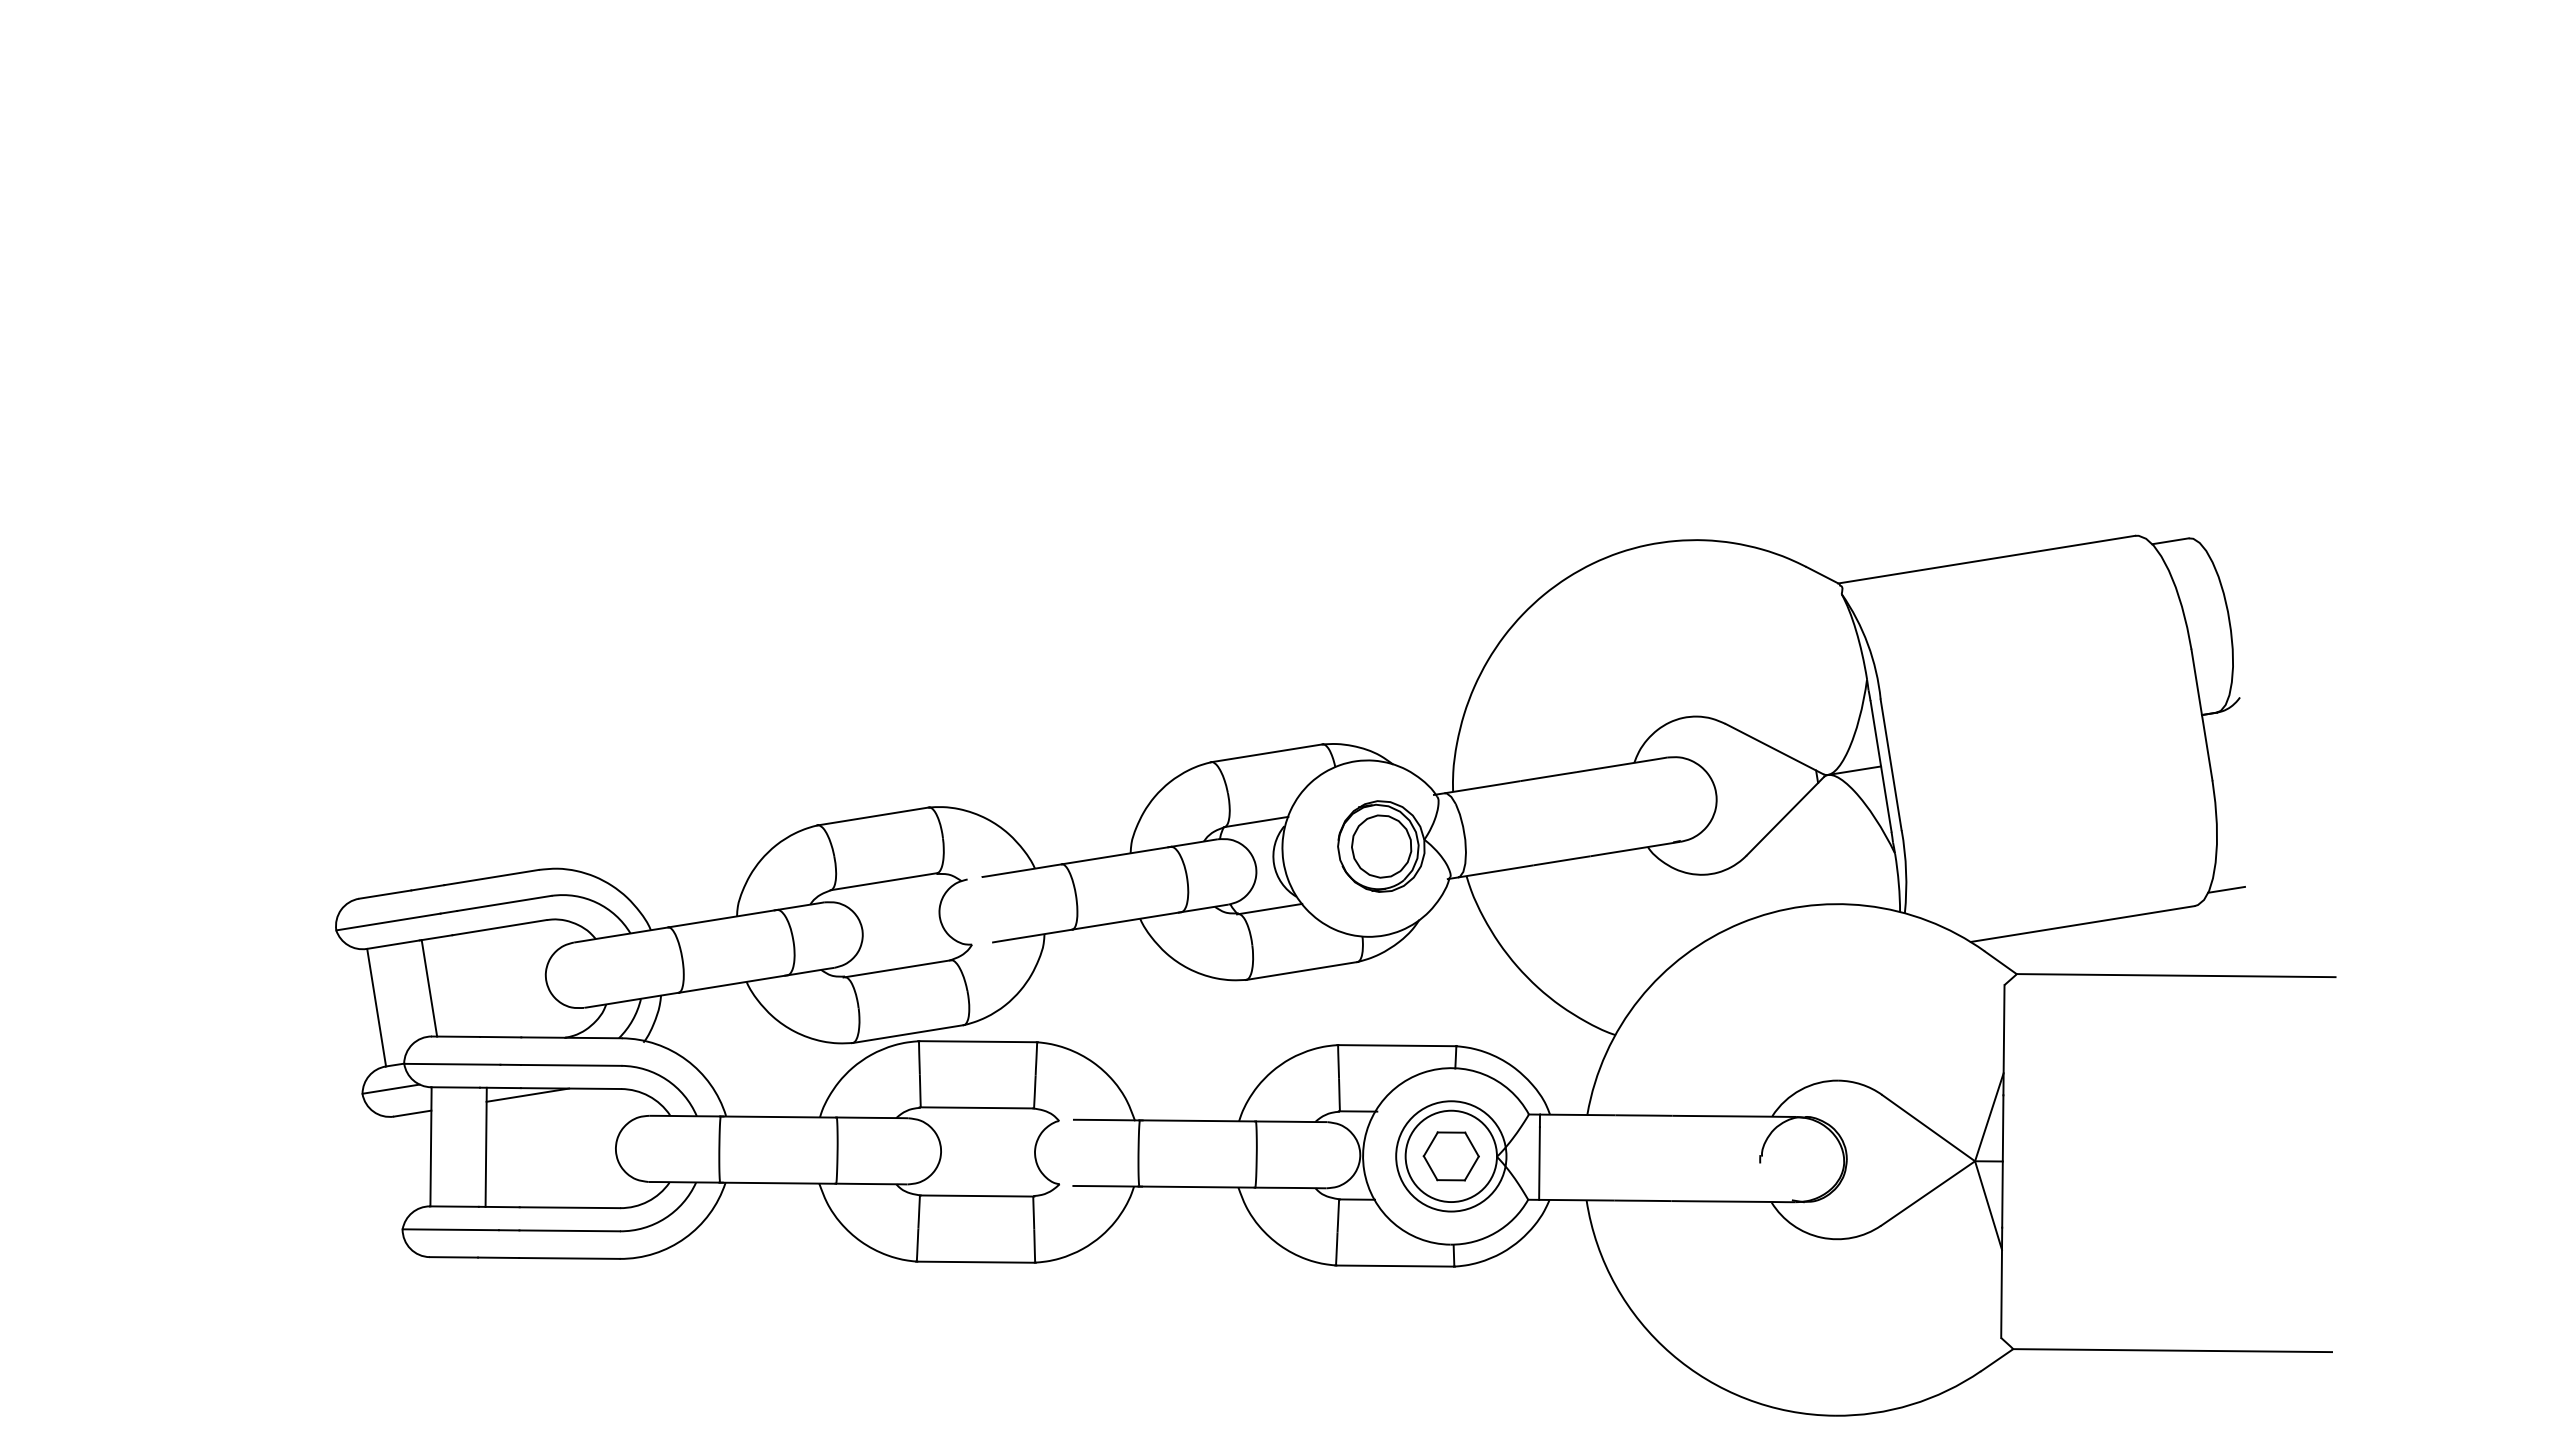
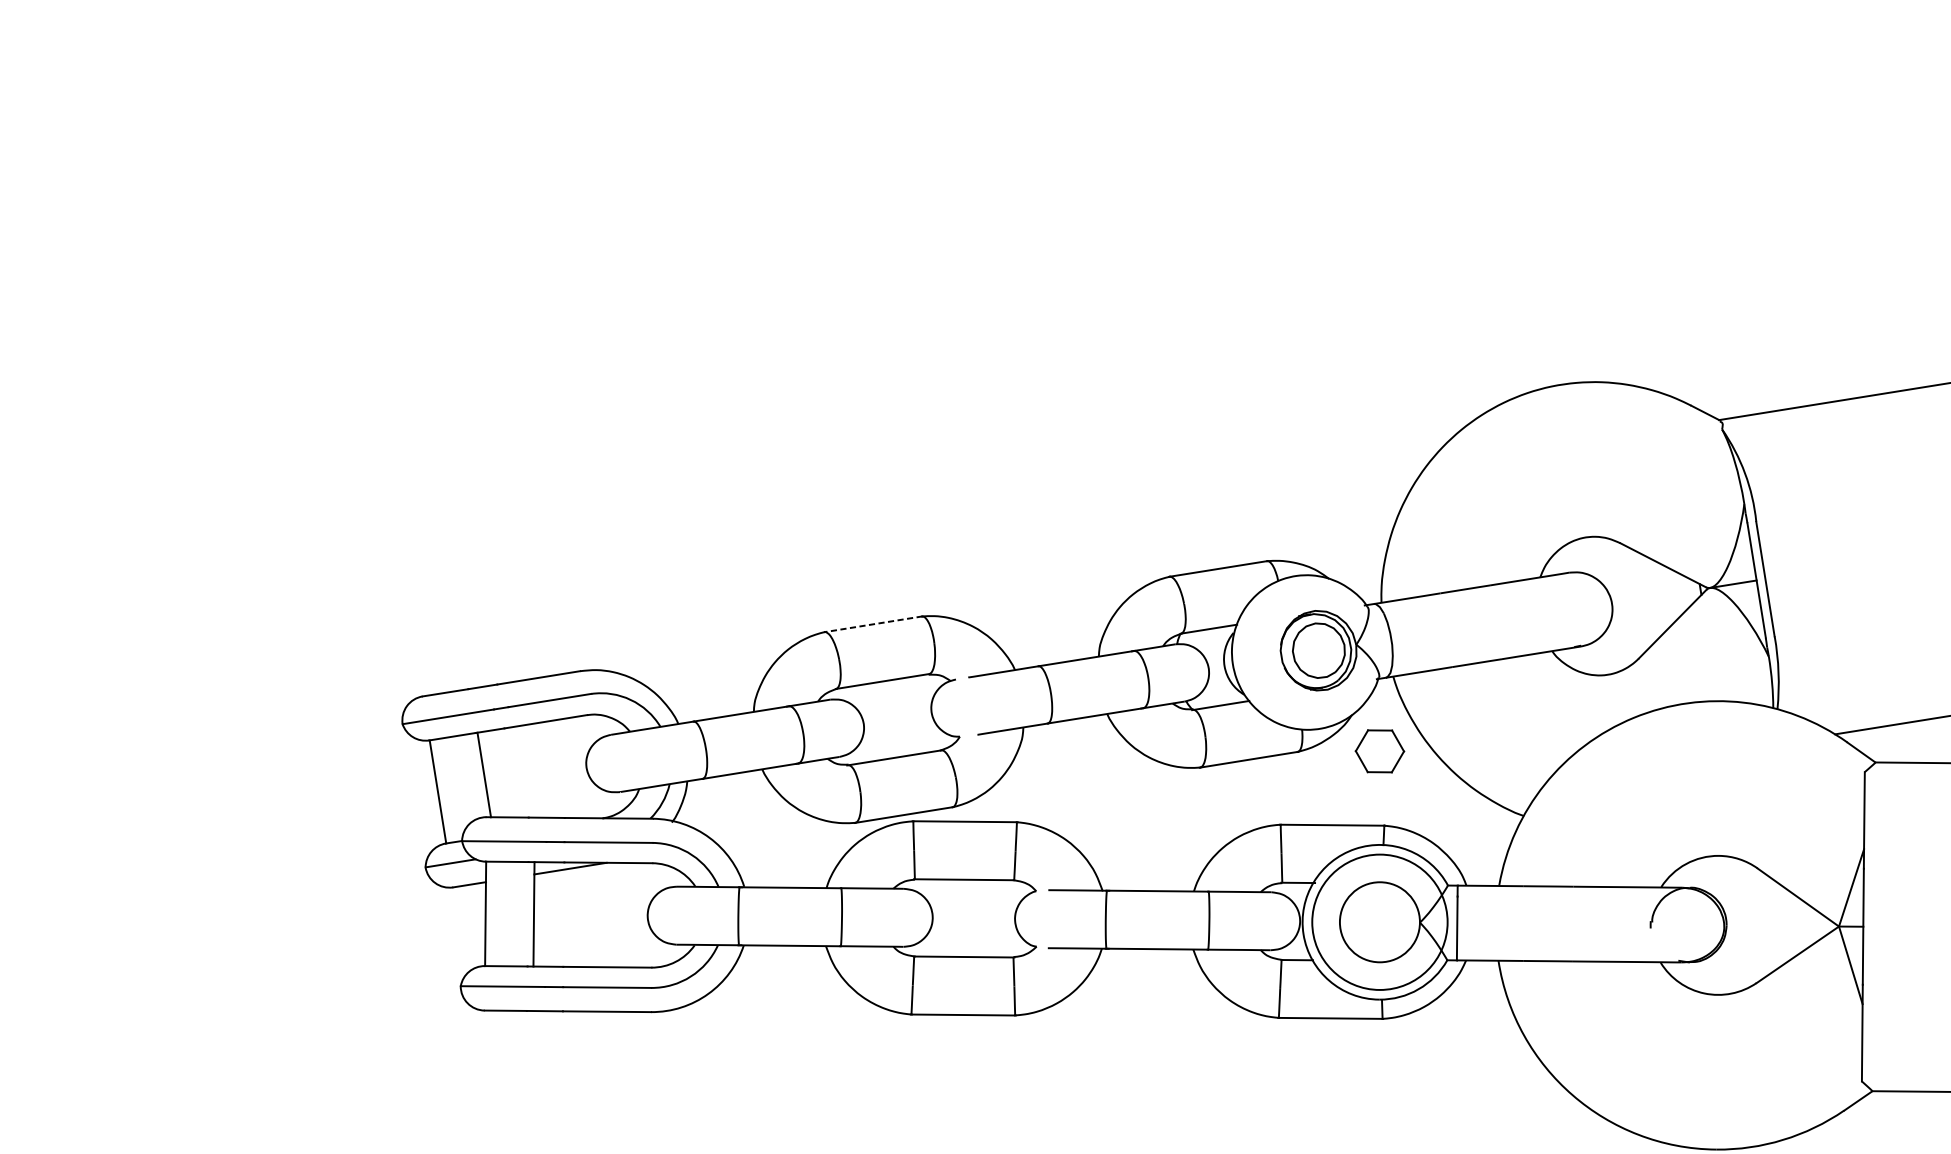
line: (873, 816) -> (873, 624), solid -> dashed
part: (1450, 1156) -> (1379, 751), moved
circle: (1451, 1156) -> (1380, 922), size x1.4

